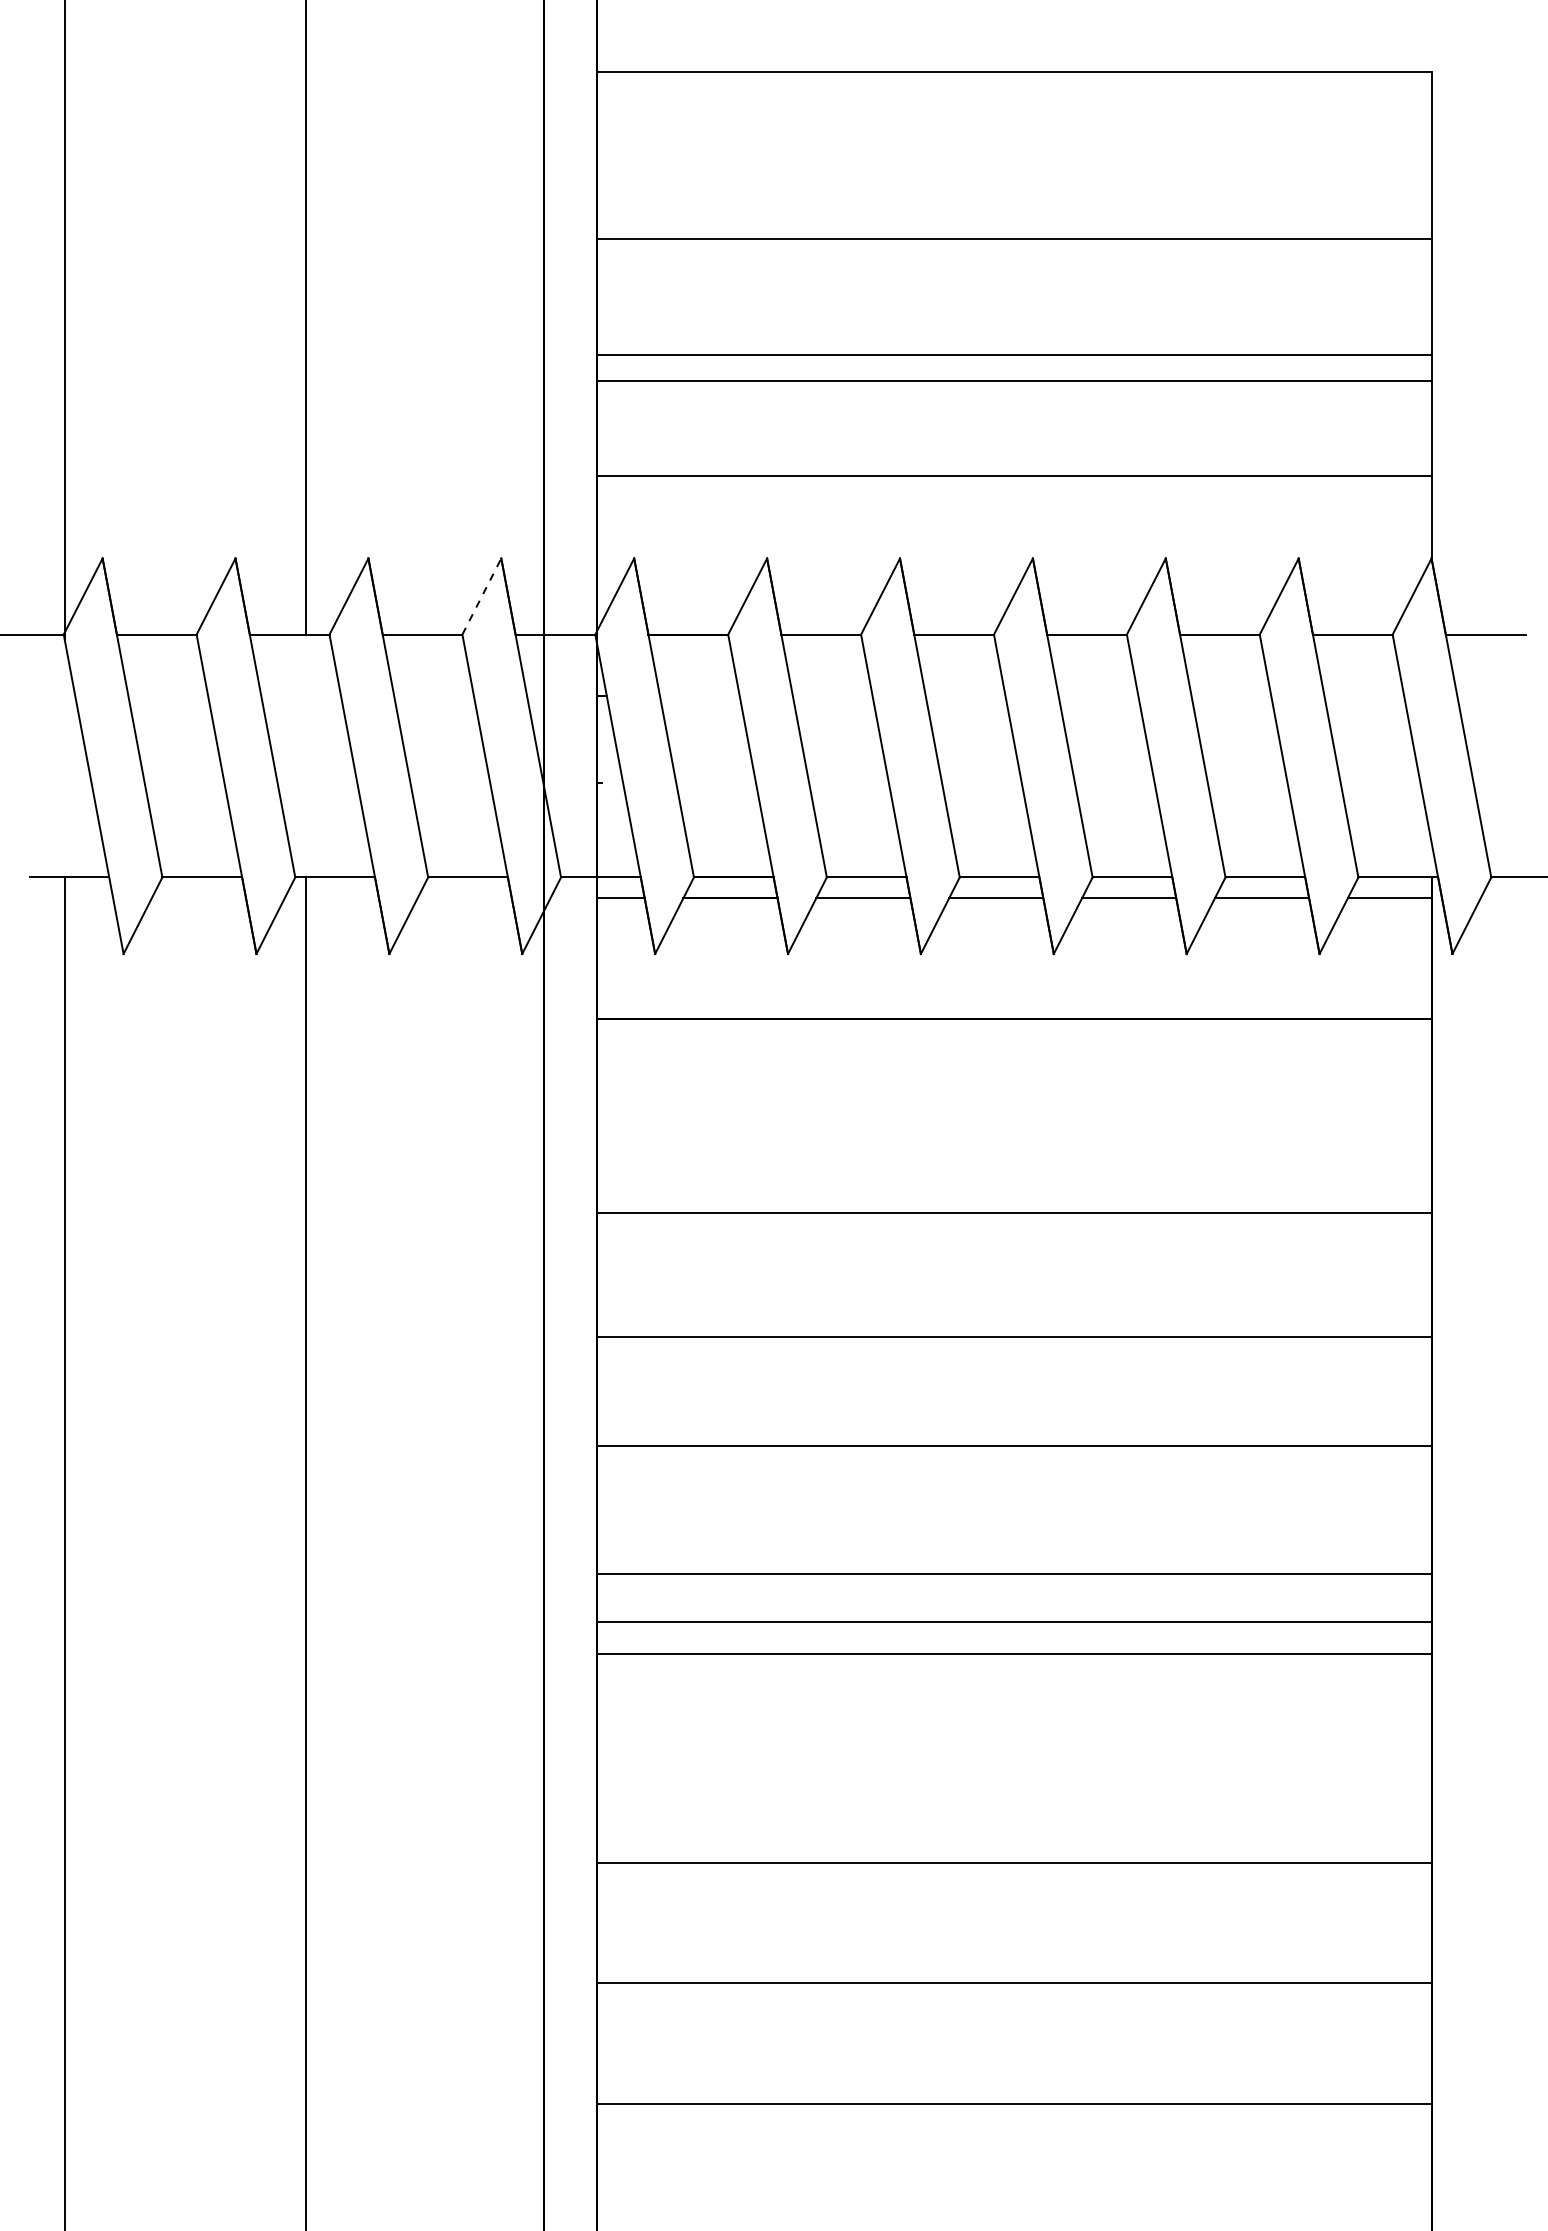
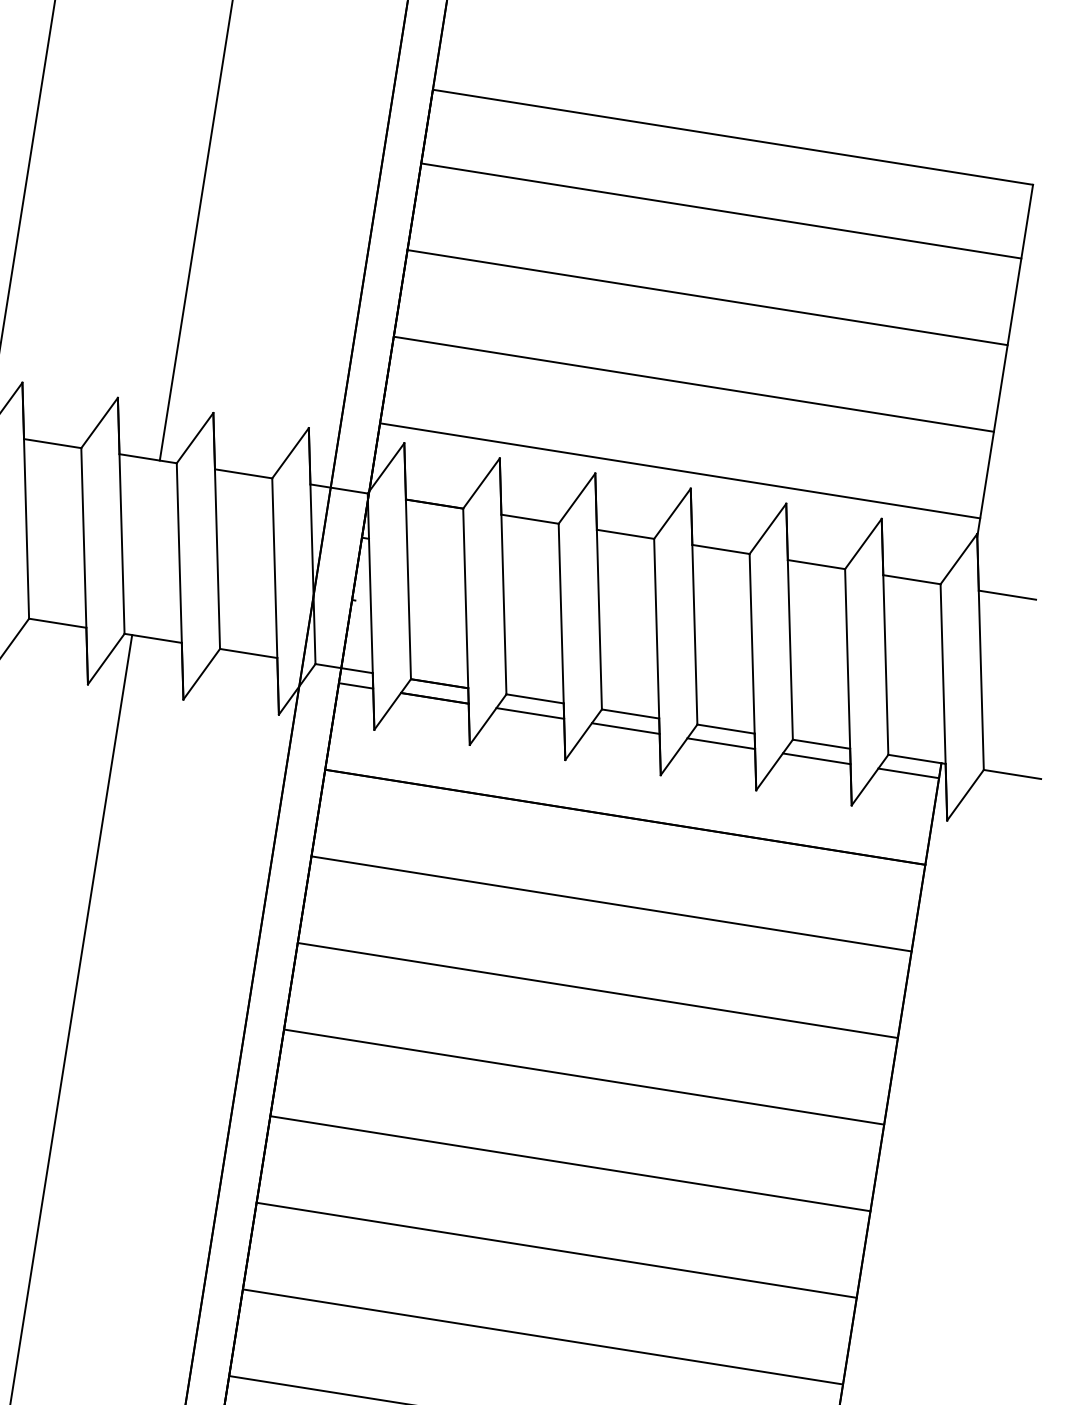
line: (1014, 238) -> (721, 210), moved
line: (1014, 355) -> (693, 384), moved
line: (1014, 380) -> (707, 297), moved
line: (1014, 475) -> (680, 470), moved
line: (481, 596) -> (290, 453), dashed -> solid
line: (1014, 1213) -> (611, 903), moved
line: (1014, 1336) -> (597, 990), moved
line: (1014, 1446) -> (584, 1077), moved
line: (1014, 1574) -> (570, 1164), moved
line: (1014, 1654) -> (542, 1337), moved

